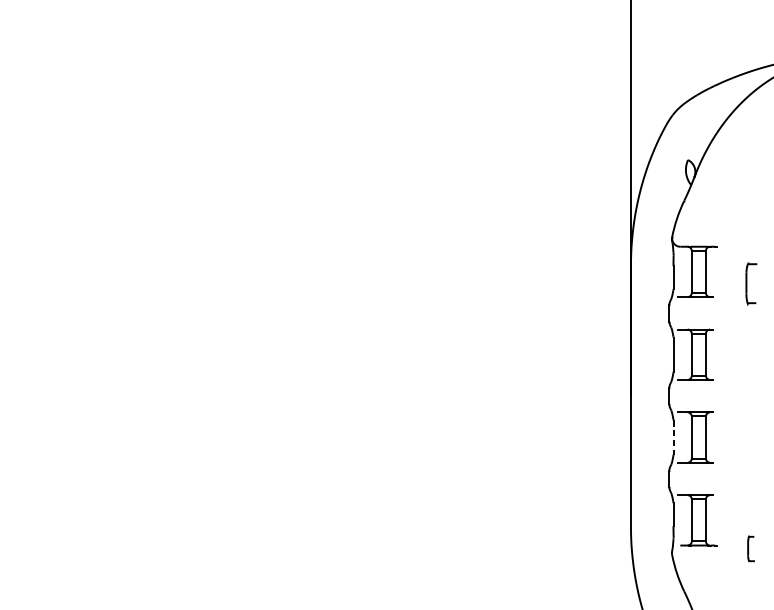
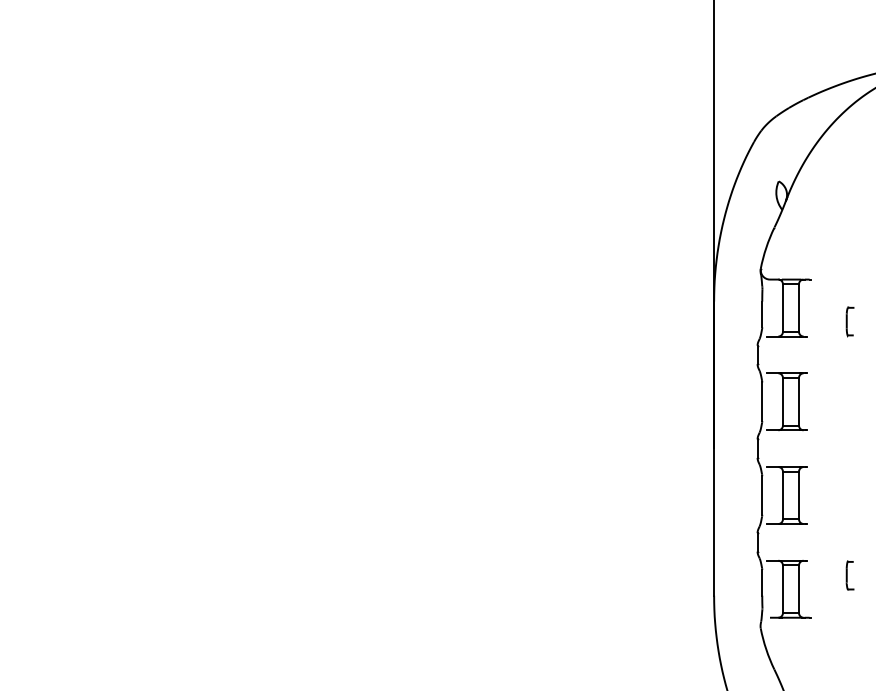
part: (750, 283) -> (849, 321), size x0.62
line: (673, 438) -> (762, 496), dashed -> solid
part: (750, 548) -> (849, 575), moved

